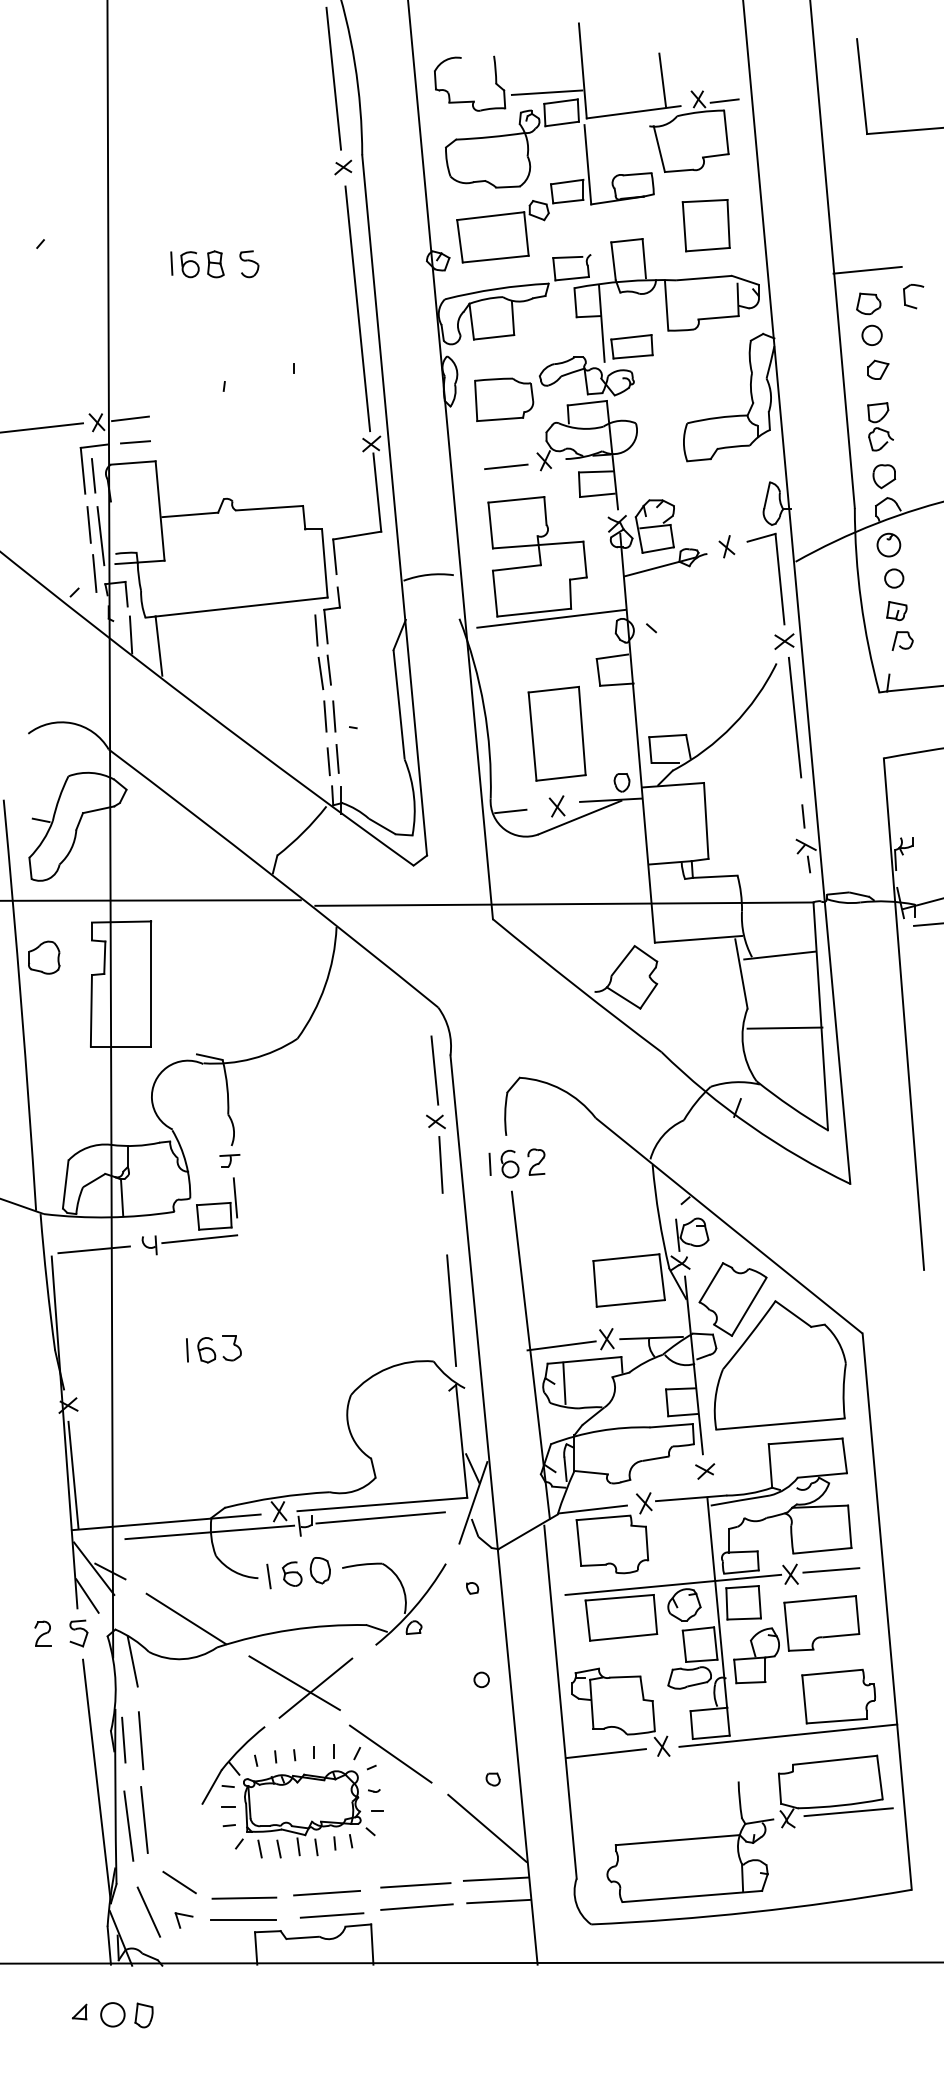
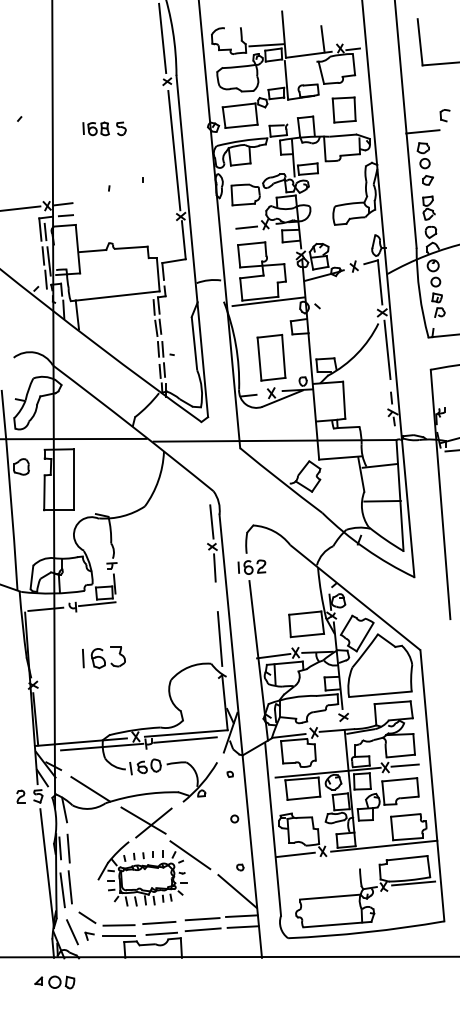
part: (912, 296) -> (444, 115), moved
part: (214, 1348) -> (104, 657), size x1.6

